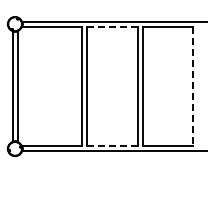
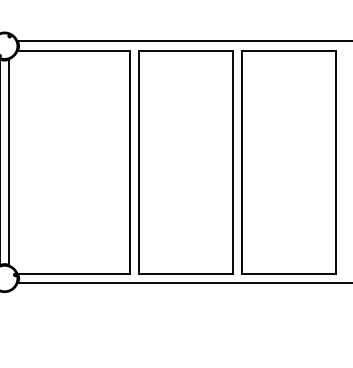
line: (112, 26) -> (186, 50), dashed -> solid
line: (193, 86) -> (337, 162), dashed -> solid
line: (112, 146) -> (186, 274), dashed -> solid

